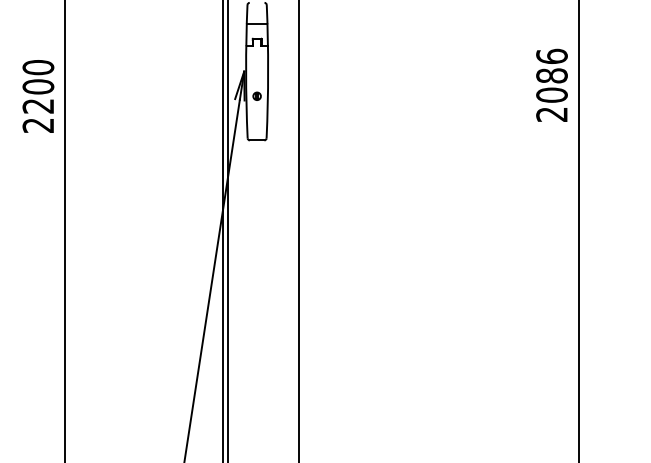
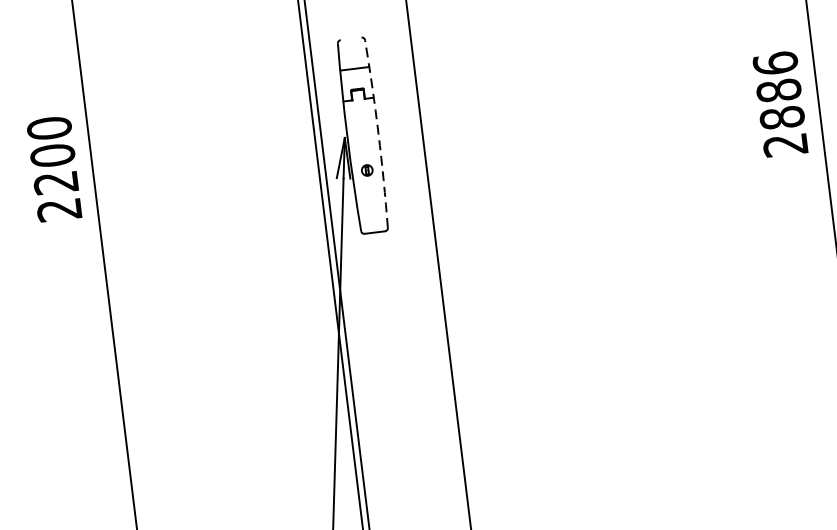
arc: (268, 71) -> (378, 133), solid -> dashed
text: (551, 94) -> (781, 117), 2086 -> 2886
text: (38, 96) -> (54, 169), moved

